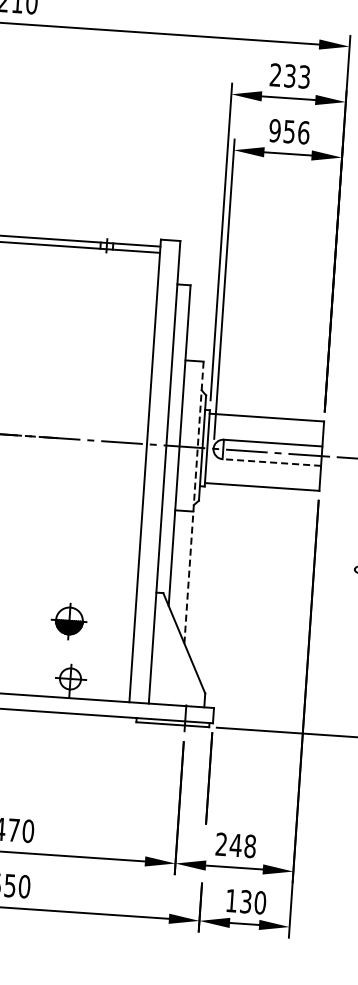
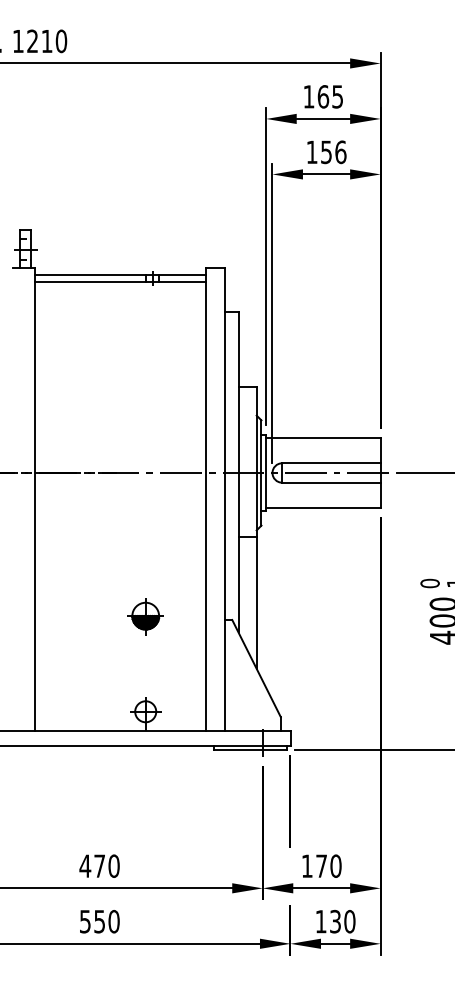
text: (290, 75) -> (323, 96), 233 -> 165
text: (274, 130) -> (311, 152), 956 -> 156
line: (270, 462) -> (330, 482), dashed -> solid
line: (193, 502) -> (256, 527), dashed -> solid
part: (69, 621) -> (145, 616), moved
text: (235, 844) -> (321, 865), 248 -> 170

